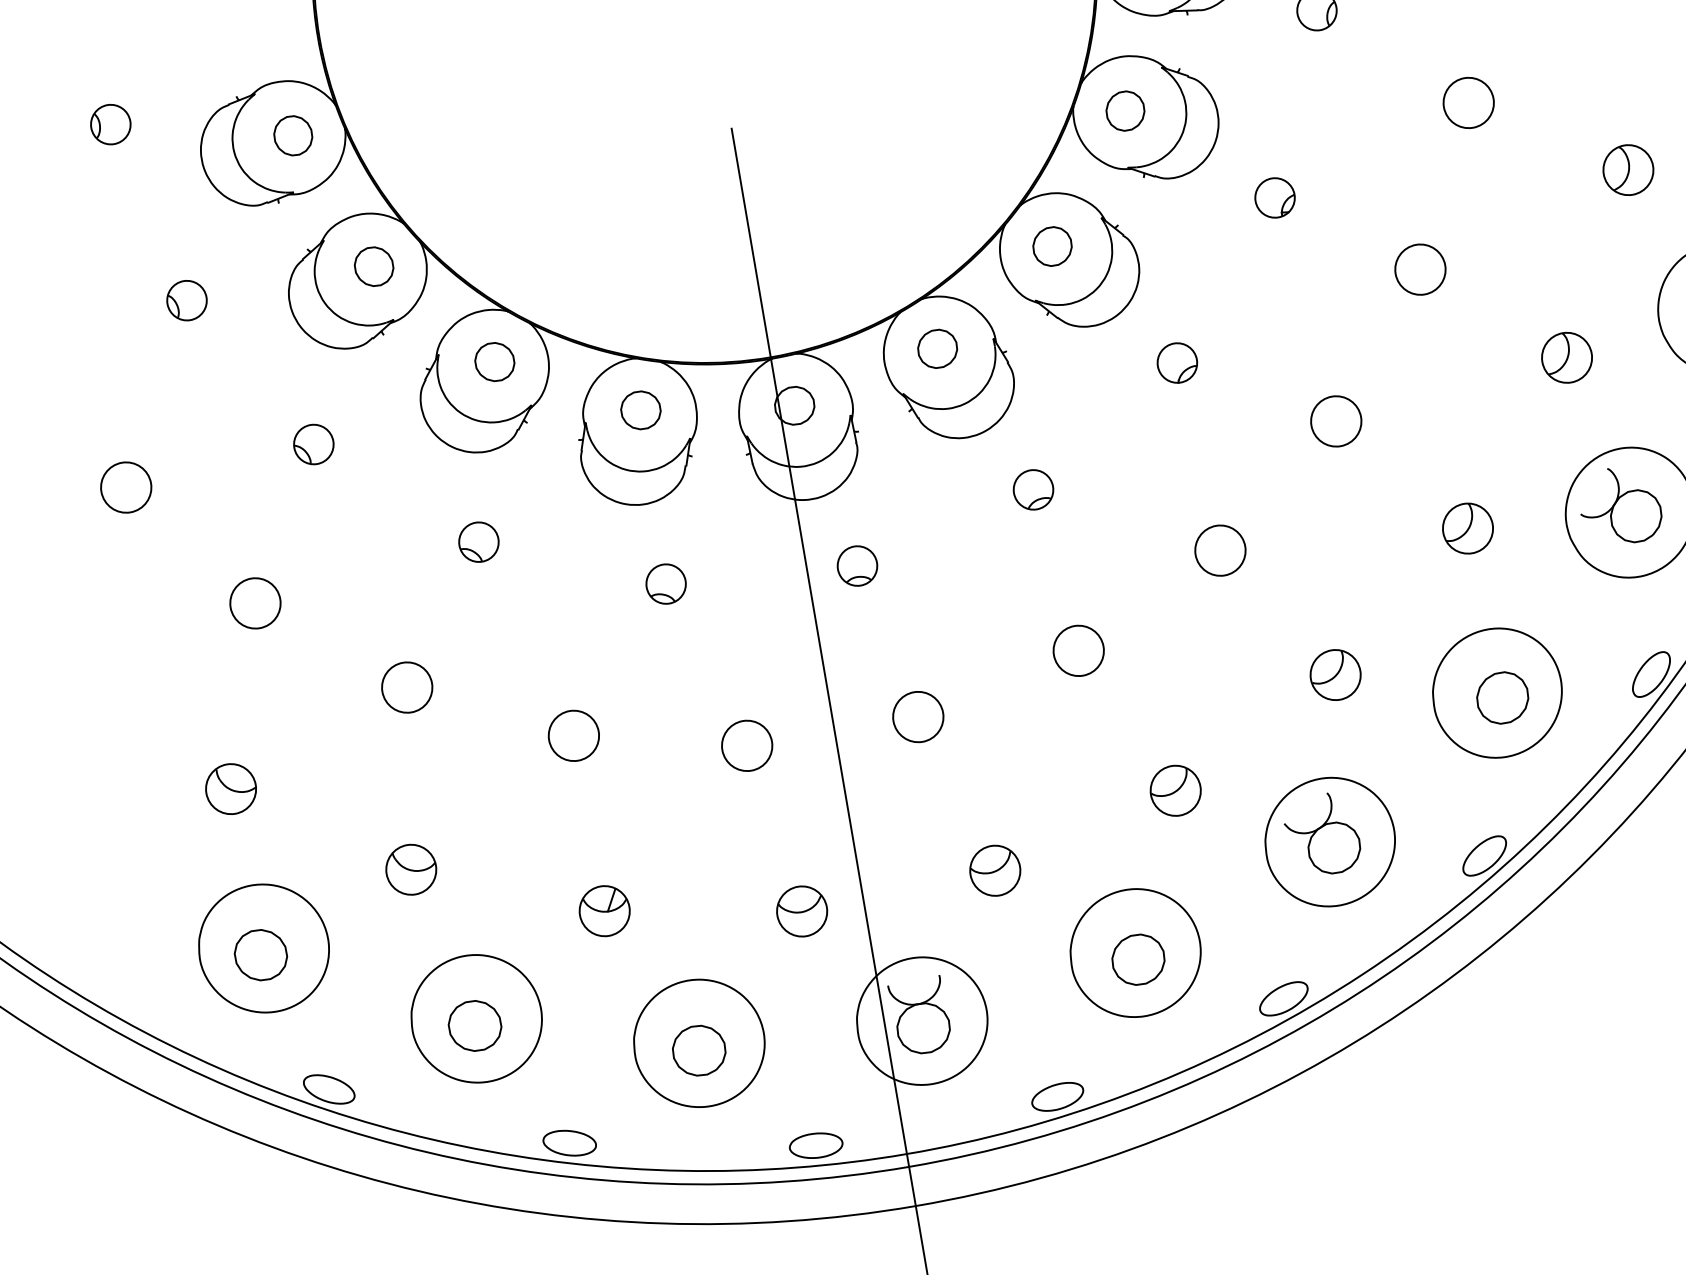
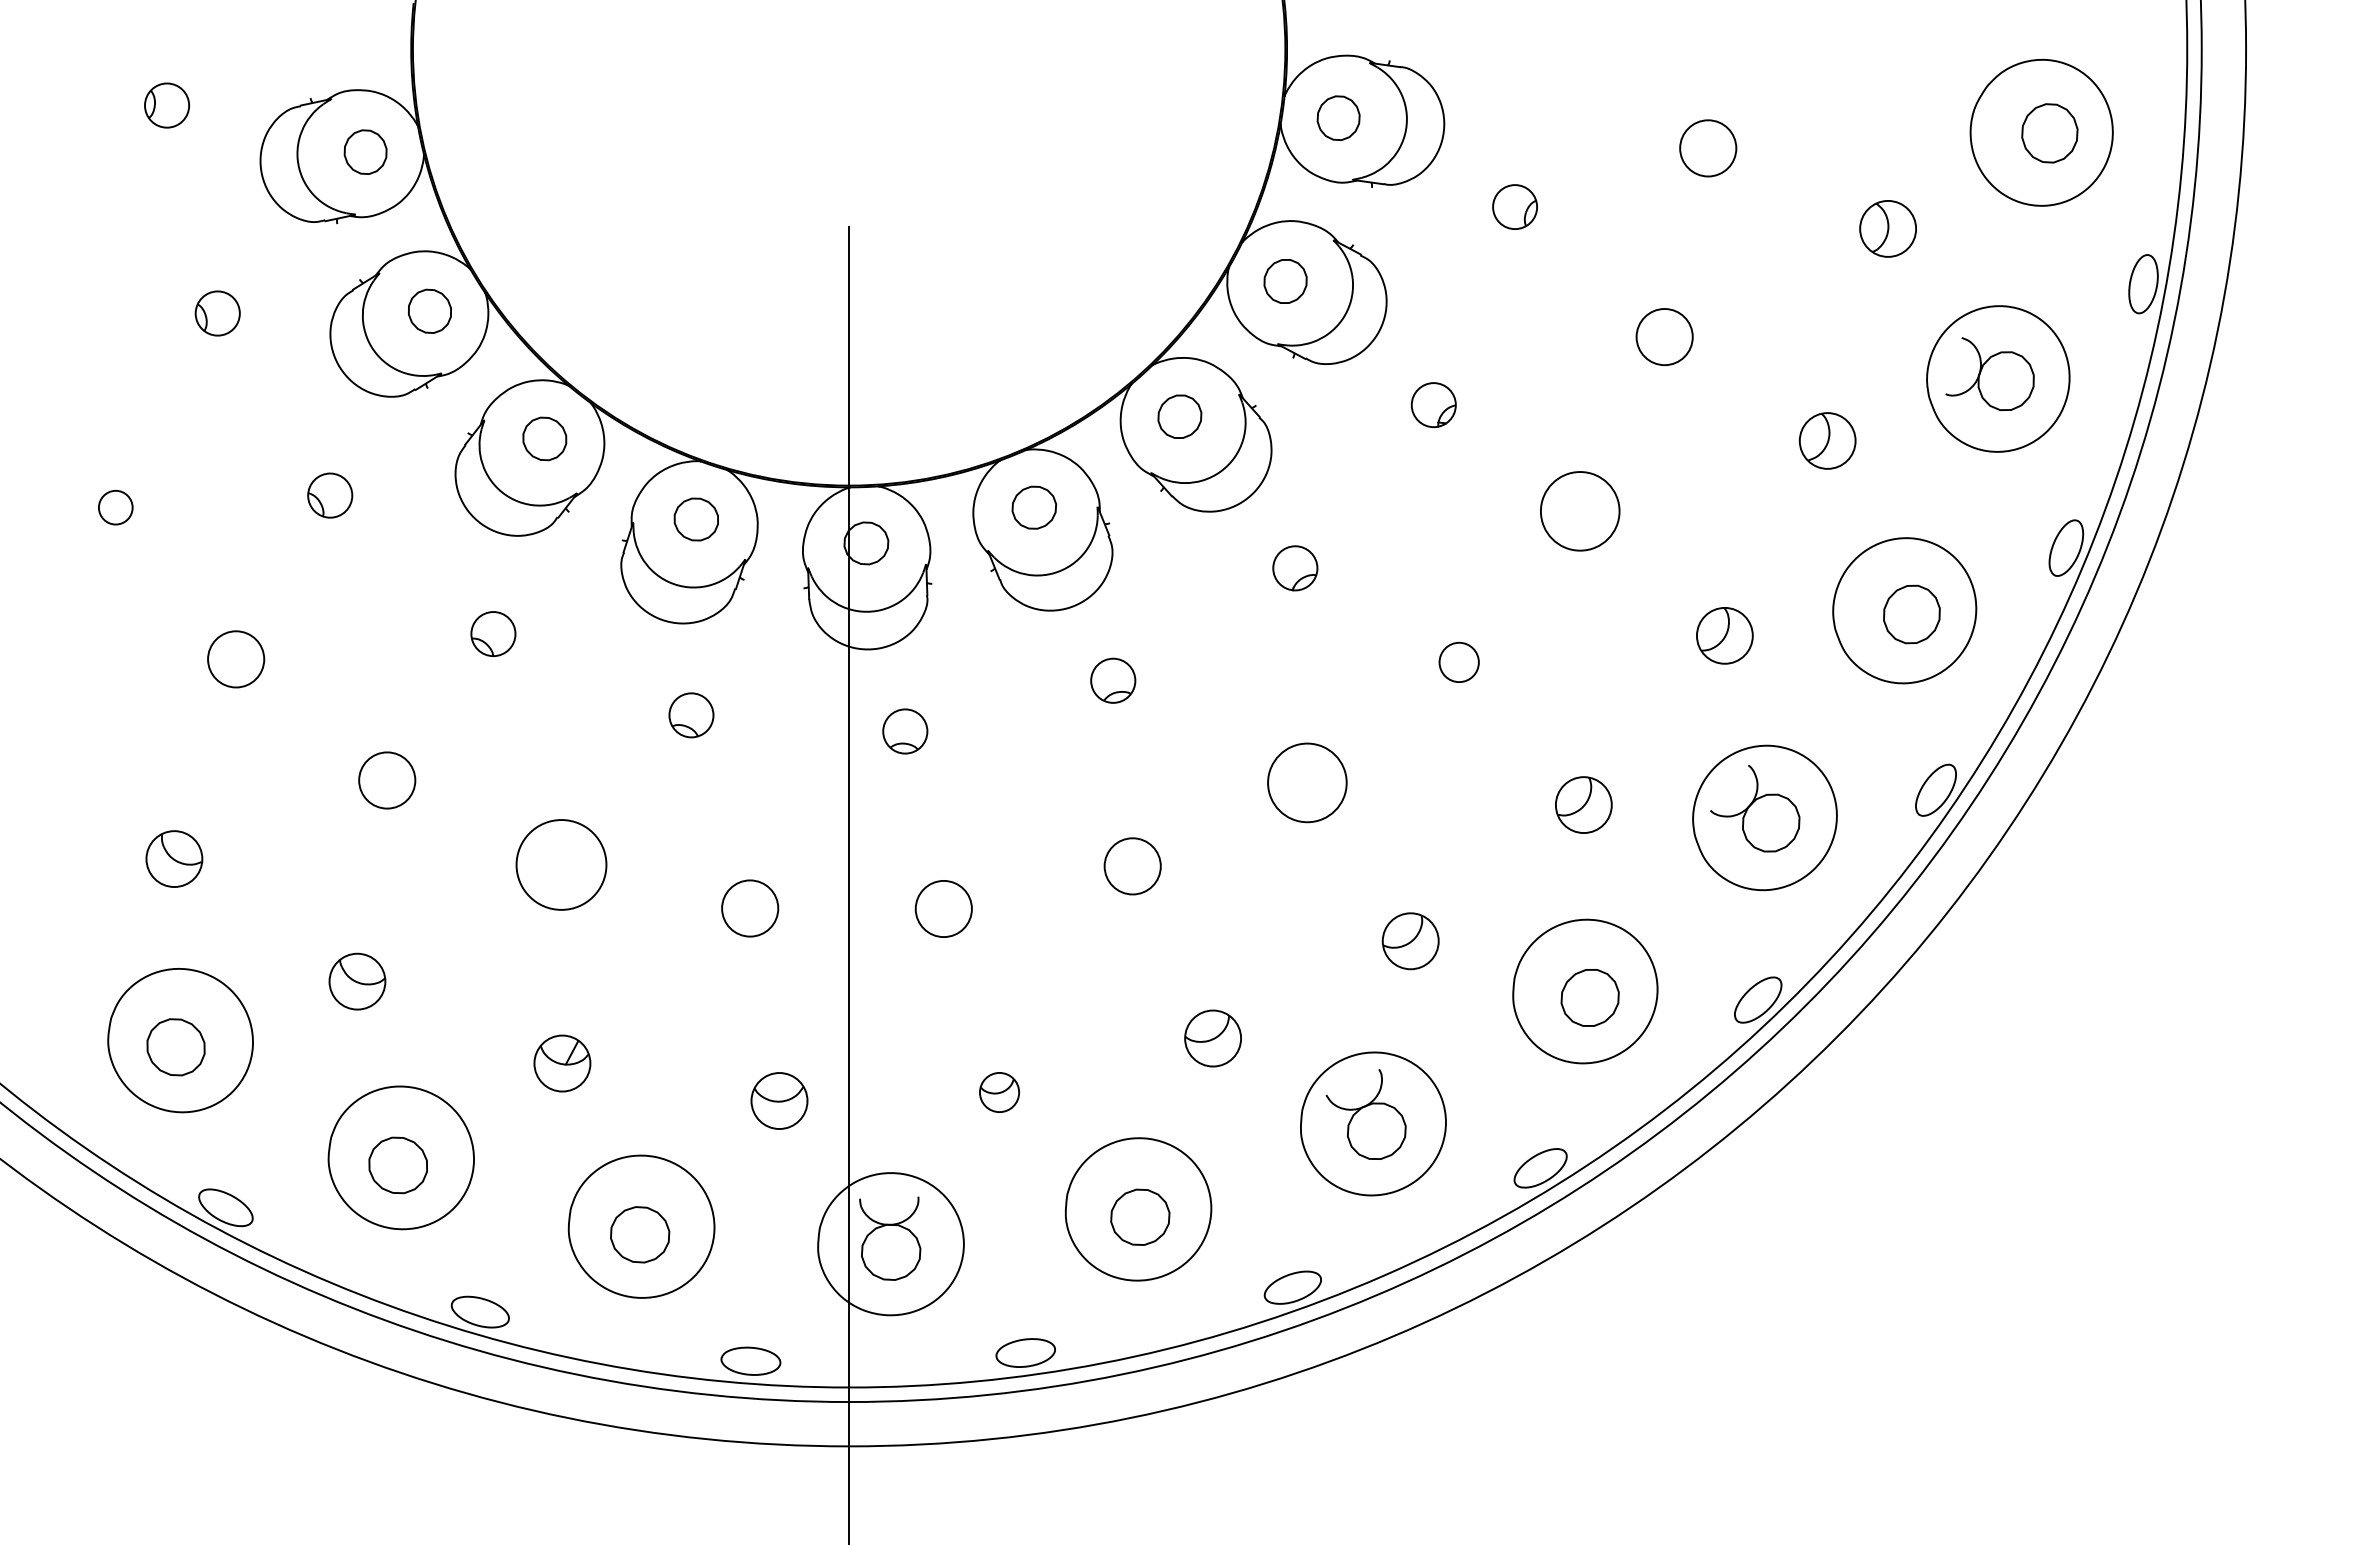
circle: (1420, 269) -> (1580, 511), size x1.4
circle: (1336, 421) -> (1459, 662), size x0.7
circle: (125, 487) -> (115, 507), size x0.6
circle: (1220, 550) -> (1307, 782), size x1.4
circle: (573, 735) -> (561, 864), size x1.6
part: (995, 870) -> (999, 1092), size x0.7

